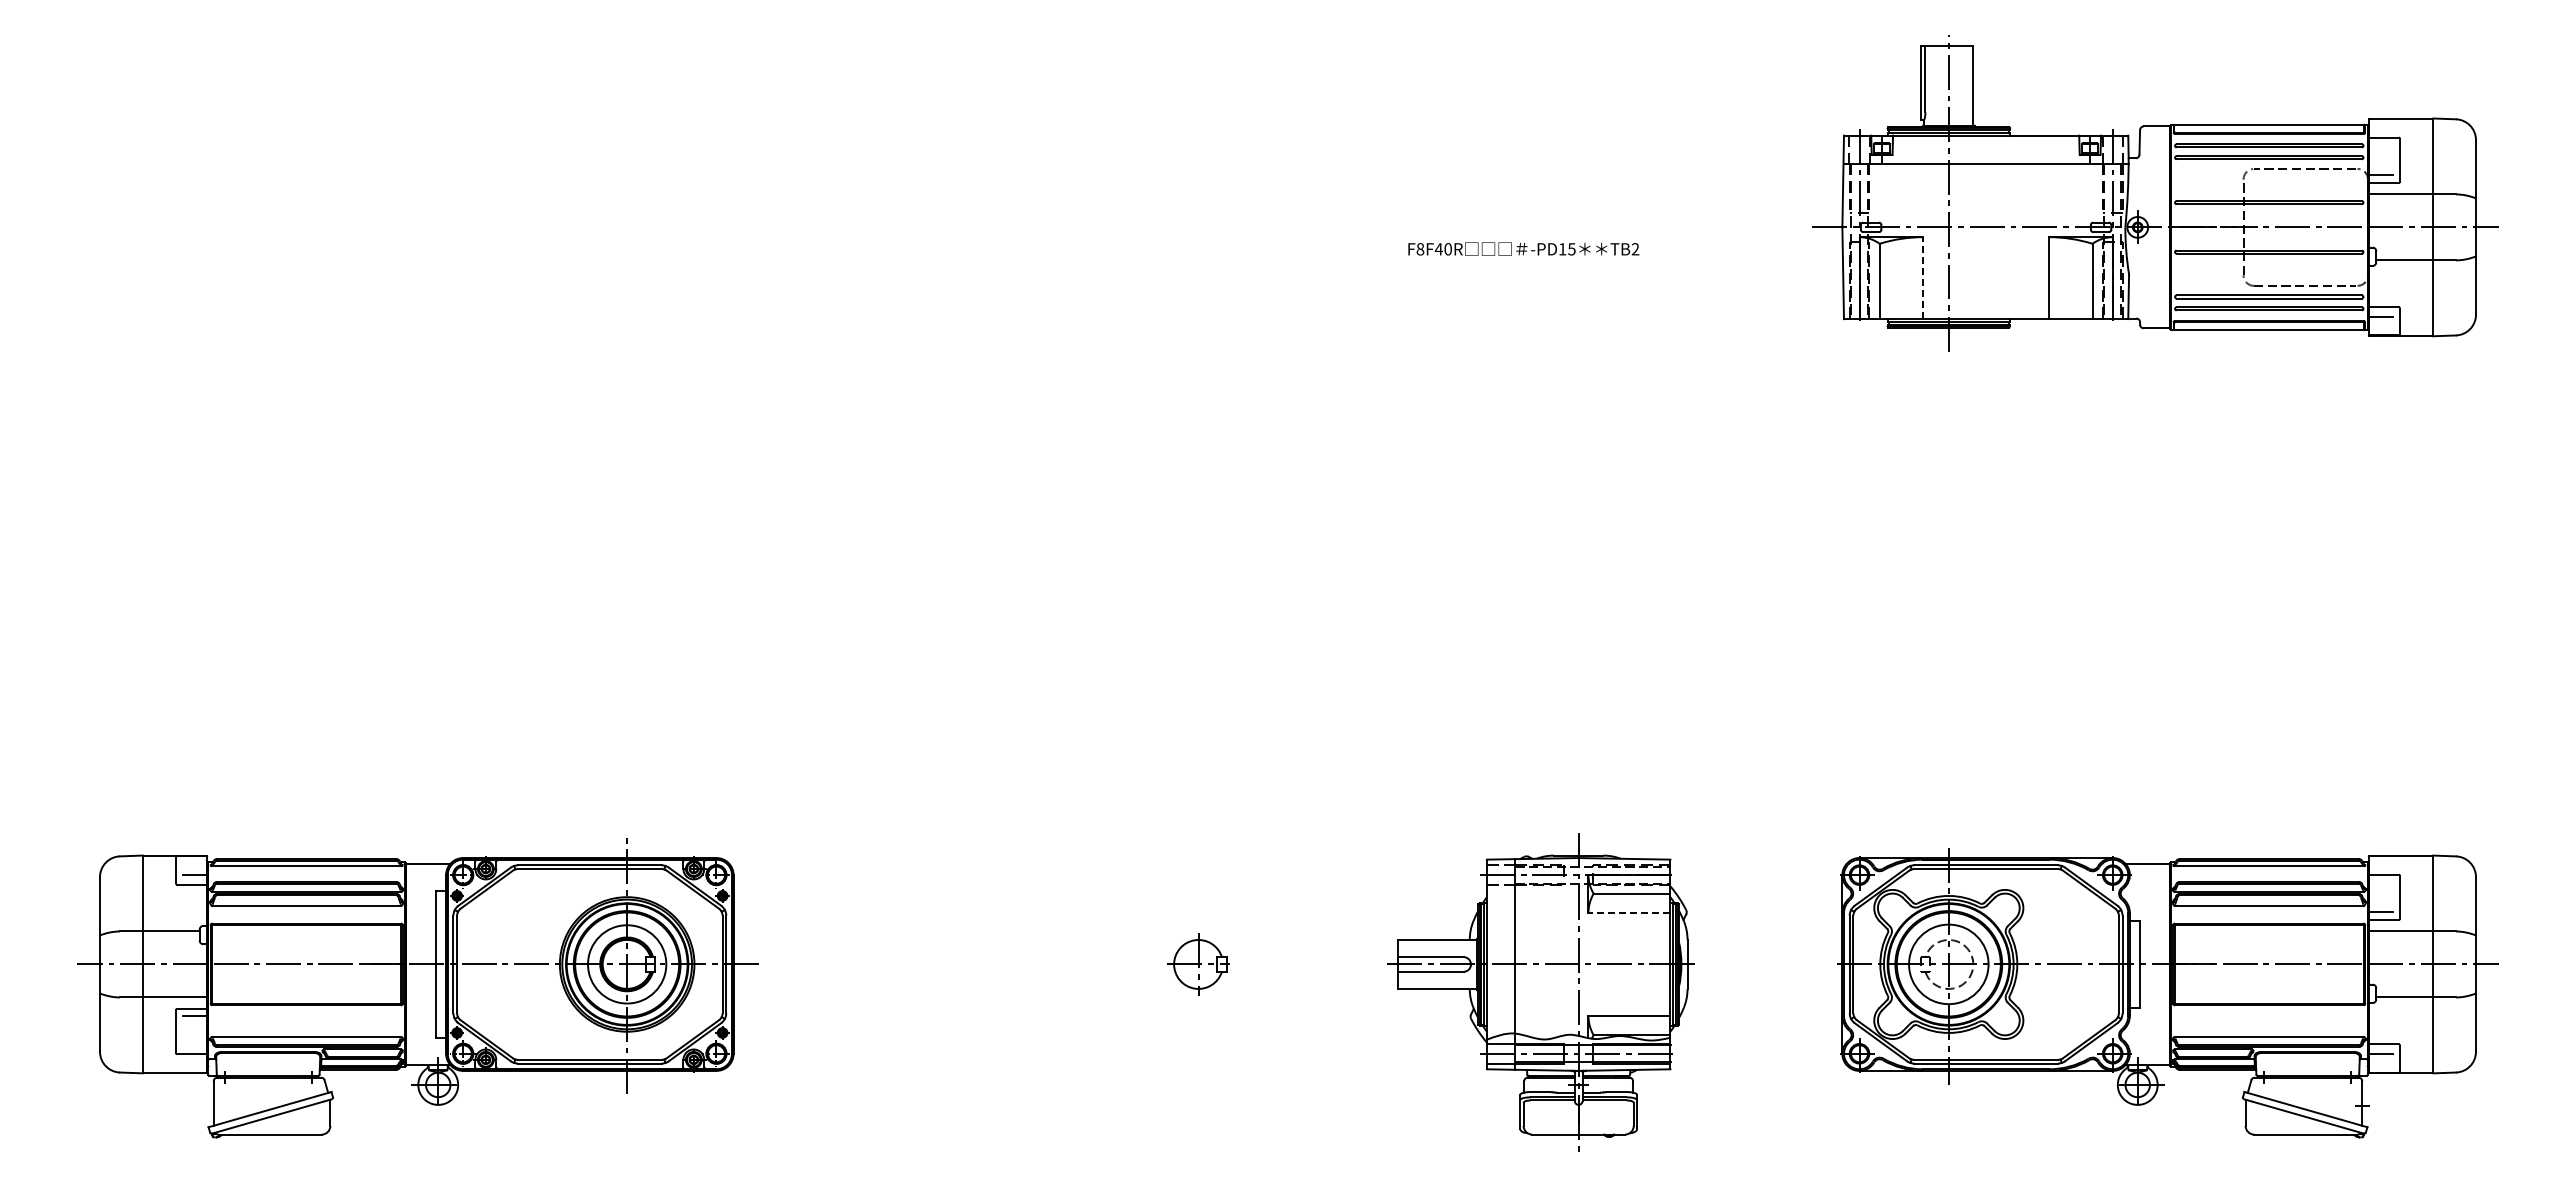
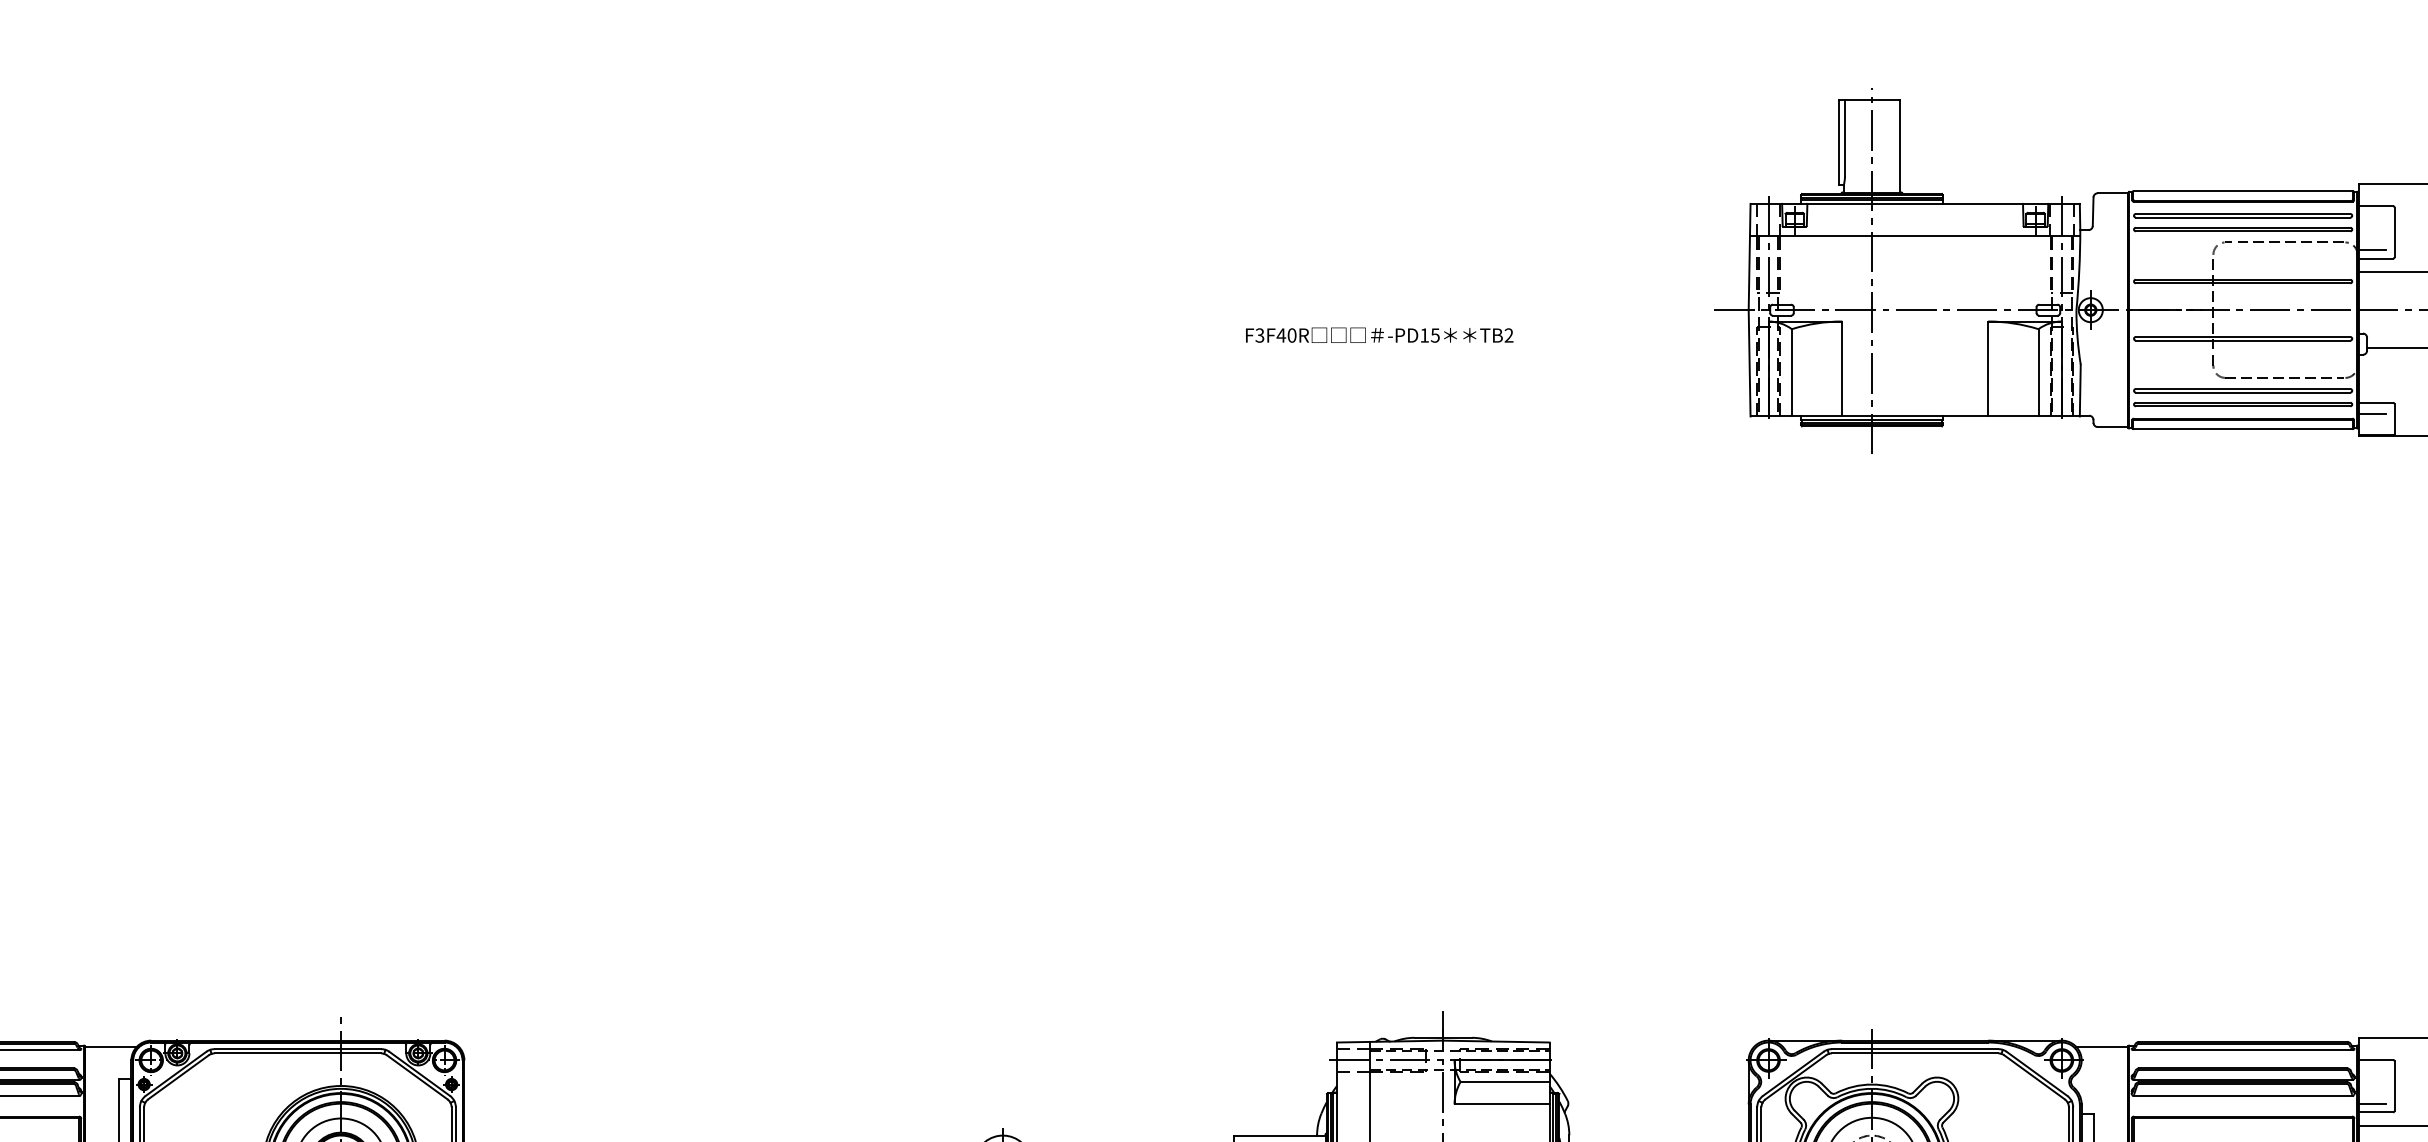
text: (1420, 249) -> (1260, 335), F8F40R -> F3F40R
line: (1923, 278) -> (1842, 369), dashed -> solid
line: (1629, 913) -> (1502, 1104), dashed -> solid

